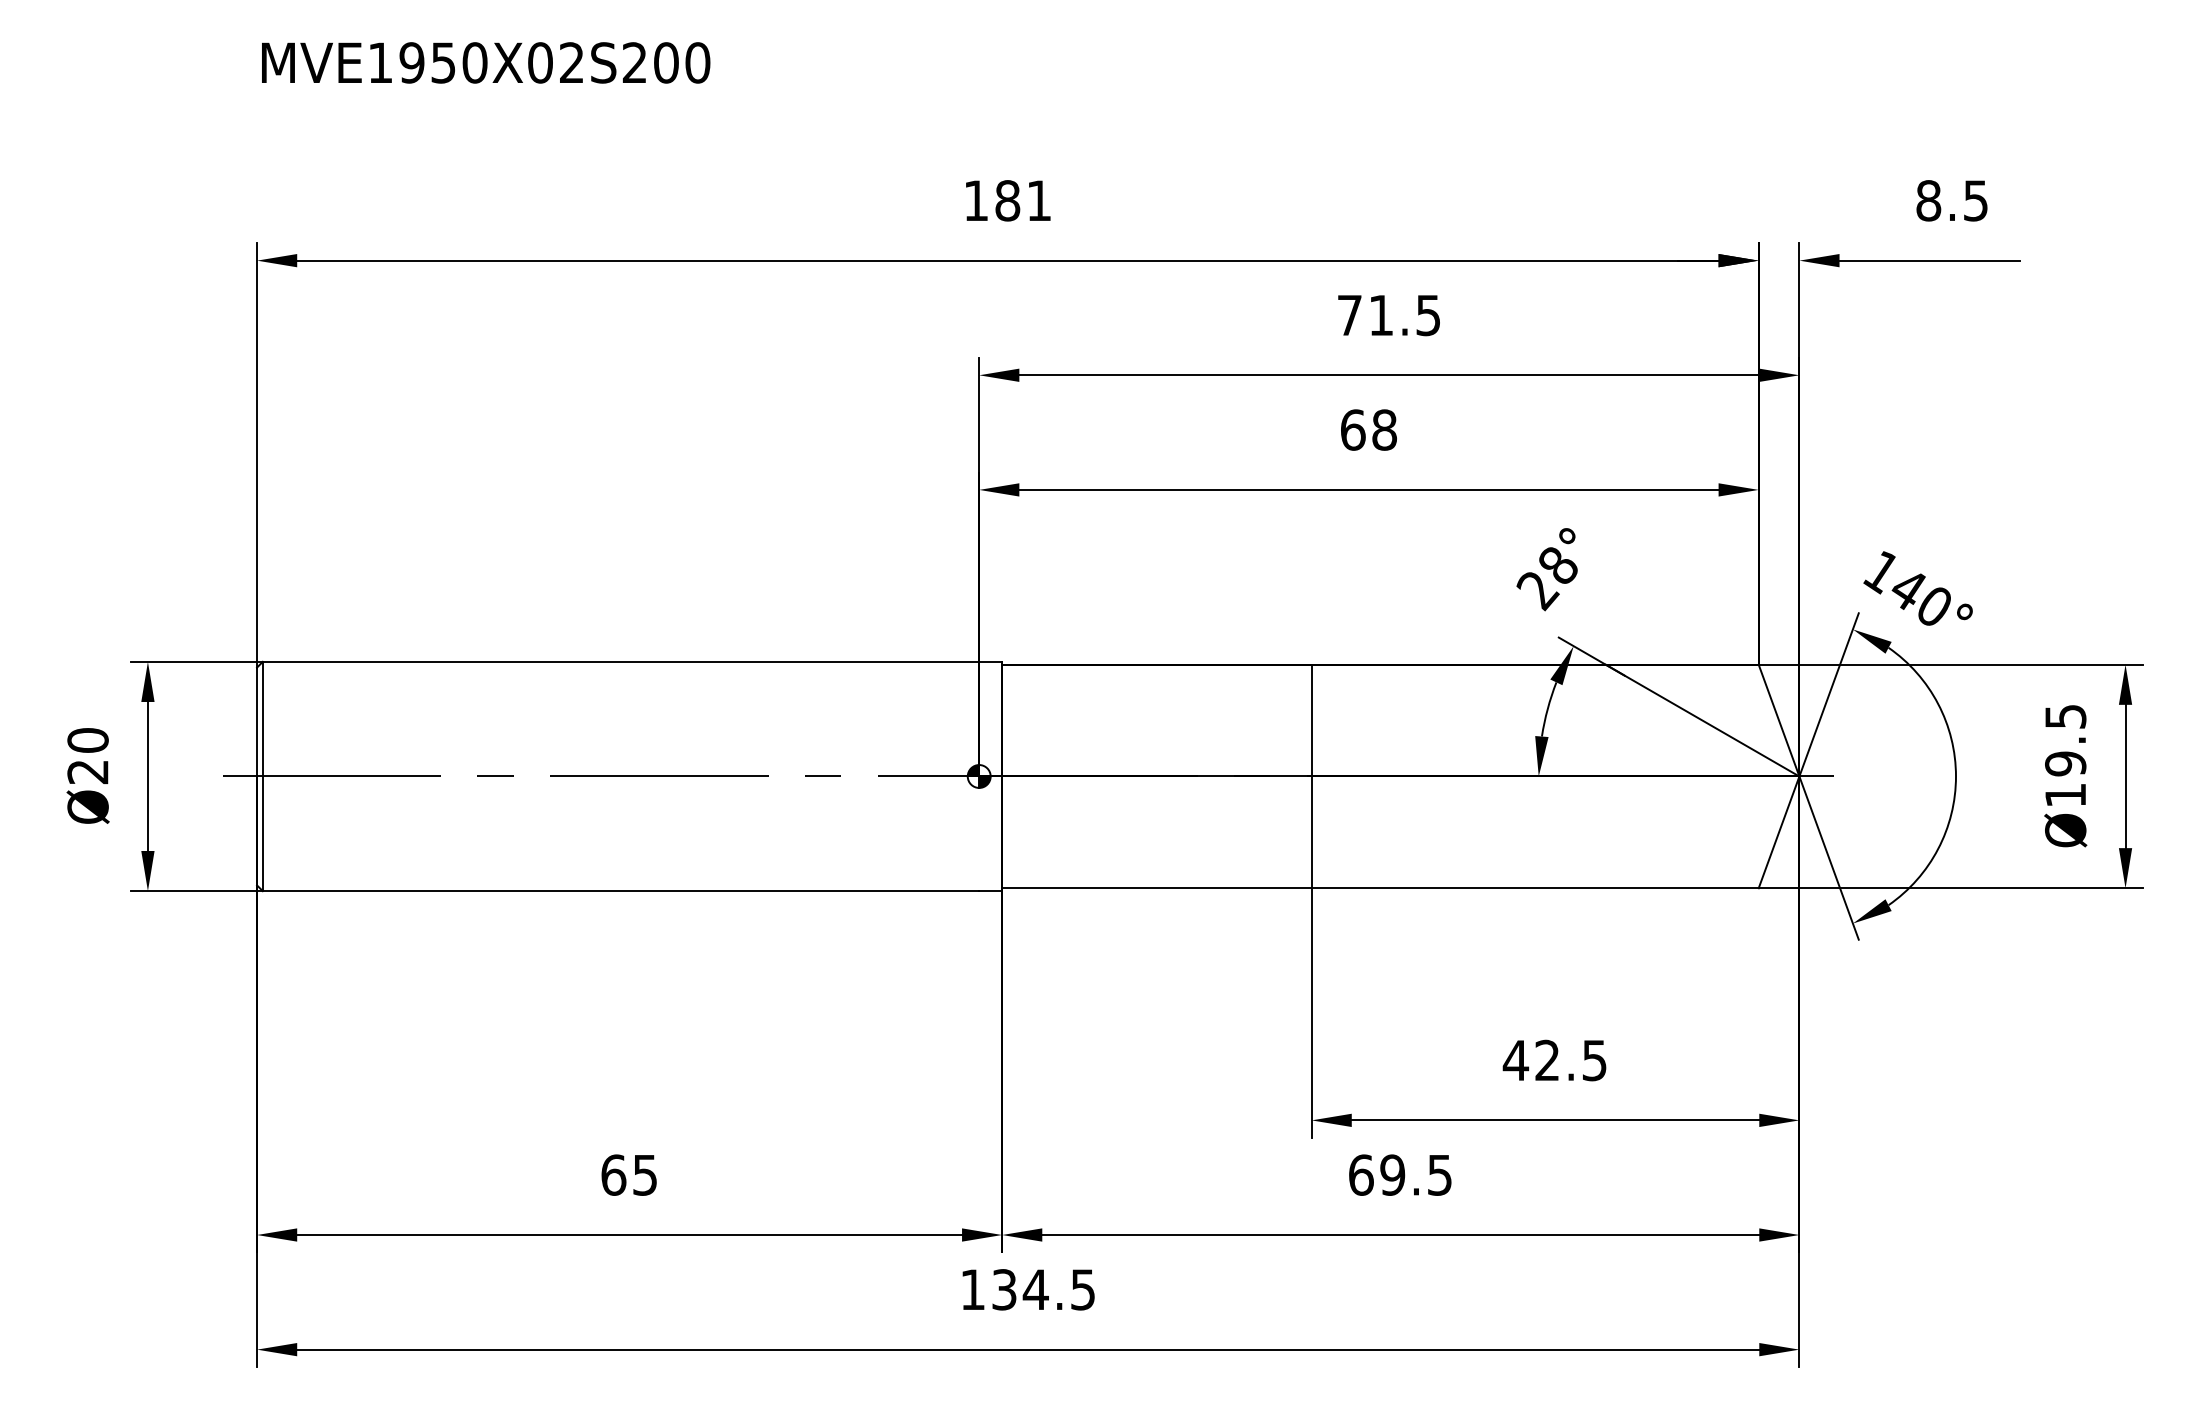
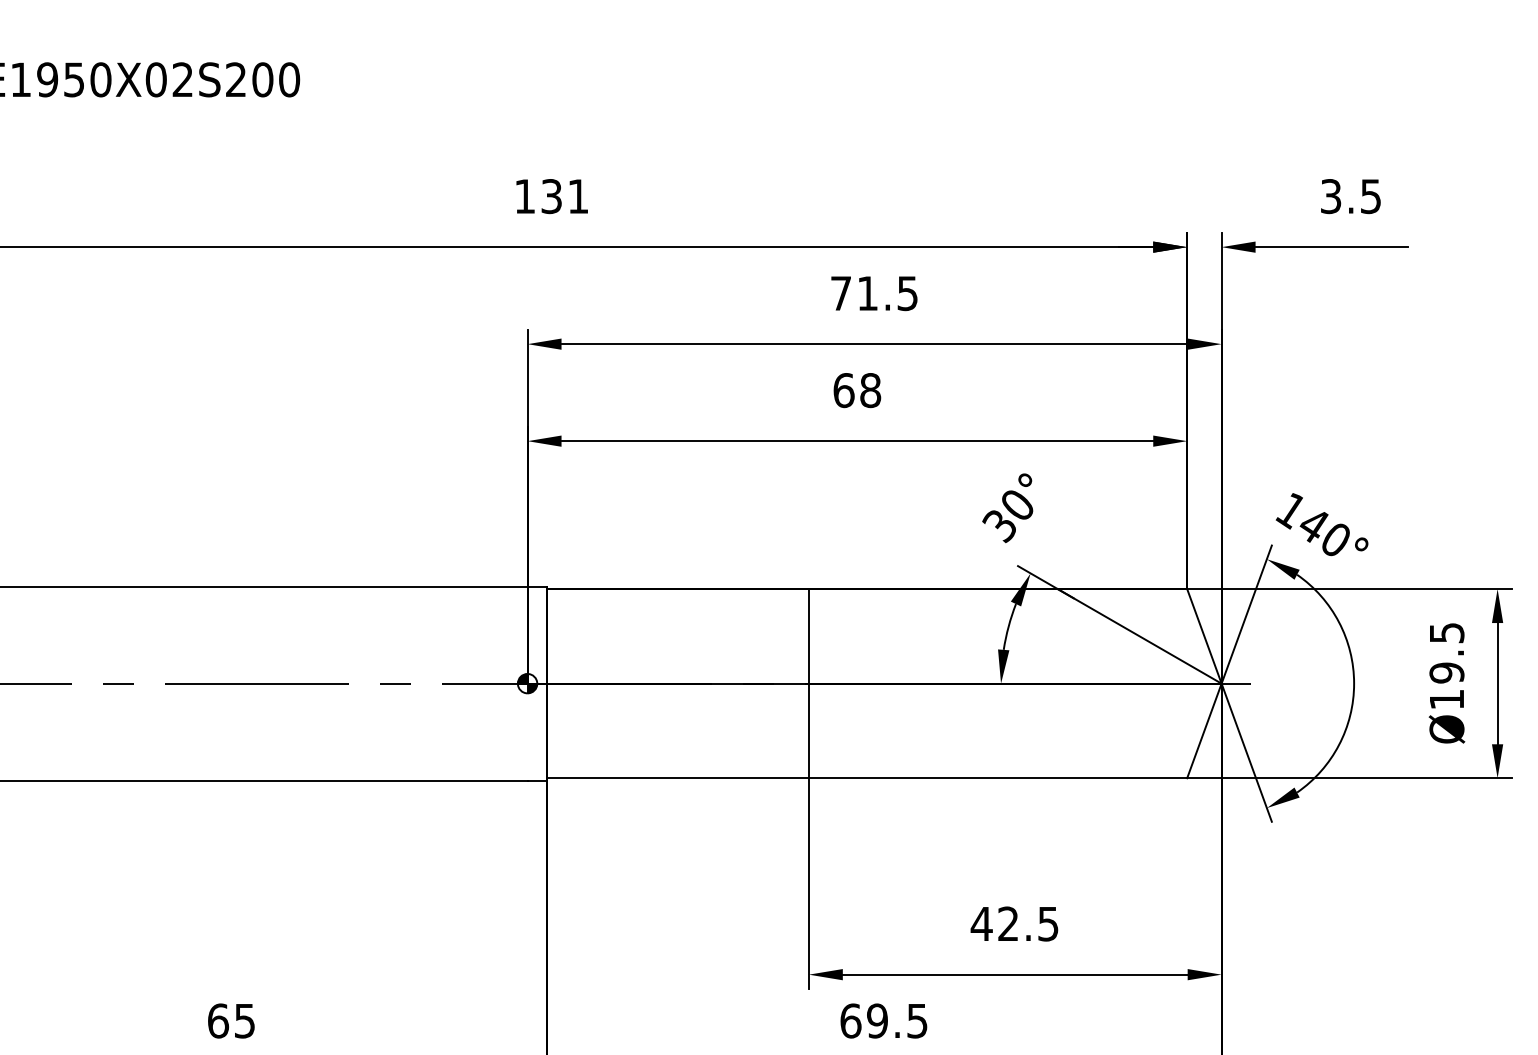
text: (1007, 200) -> (551, 196), 181 -> 131
text: (1928, 200) -> (1330, 196), 8.5 -> 3.5
text: (1546, 579) -> (1007, 516), 28° -> 30°

